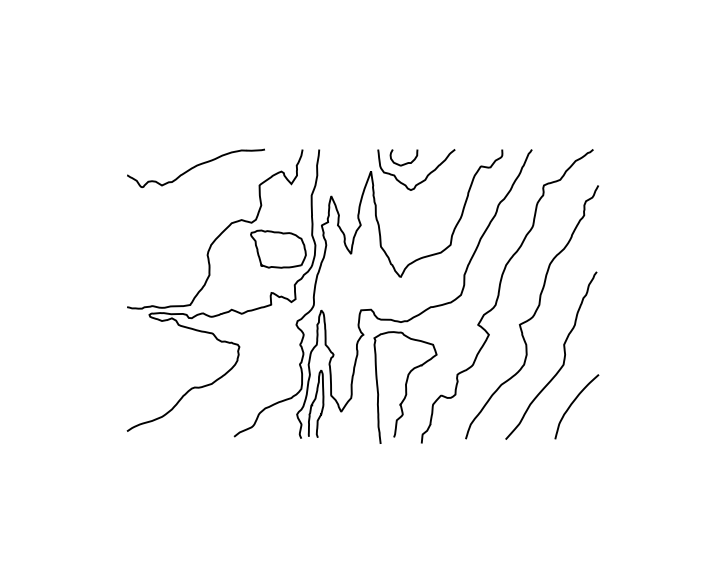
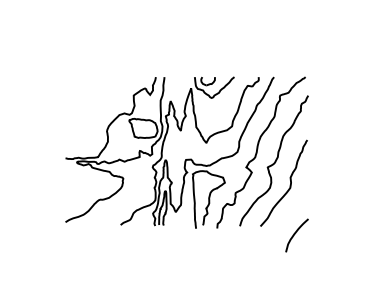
curve: (194, 167) -> (100, 86), removed
curve: (573, 404) -> (295, 234), moved

